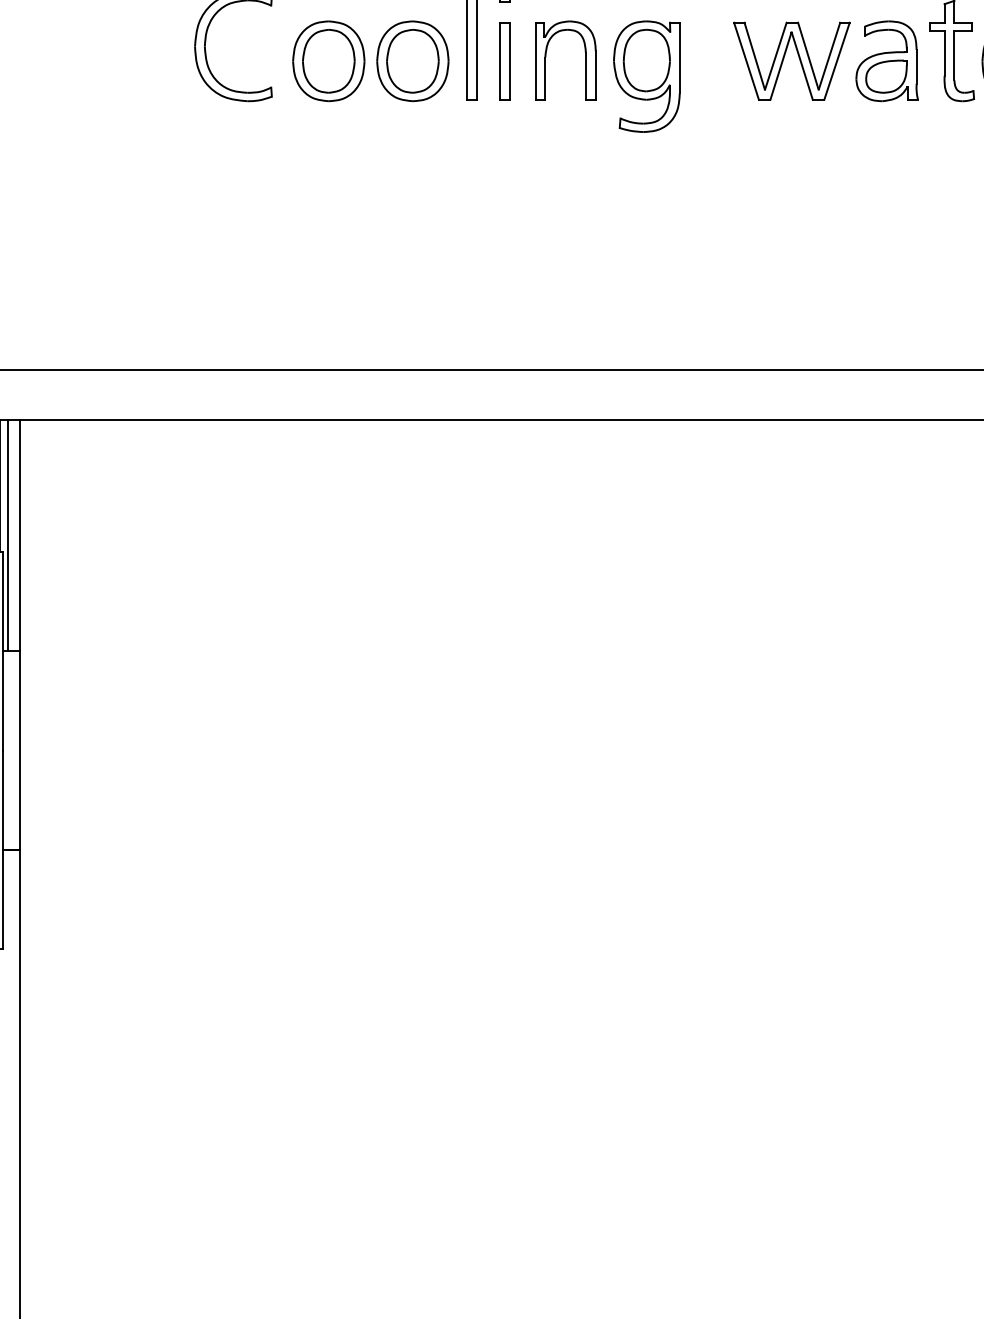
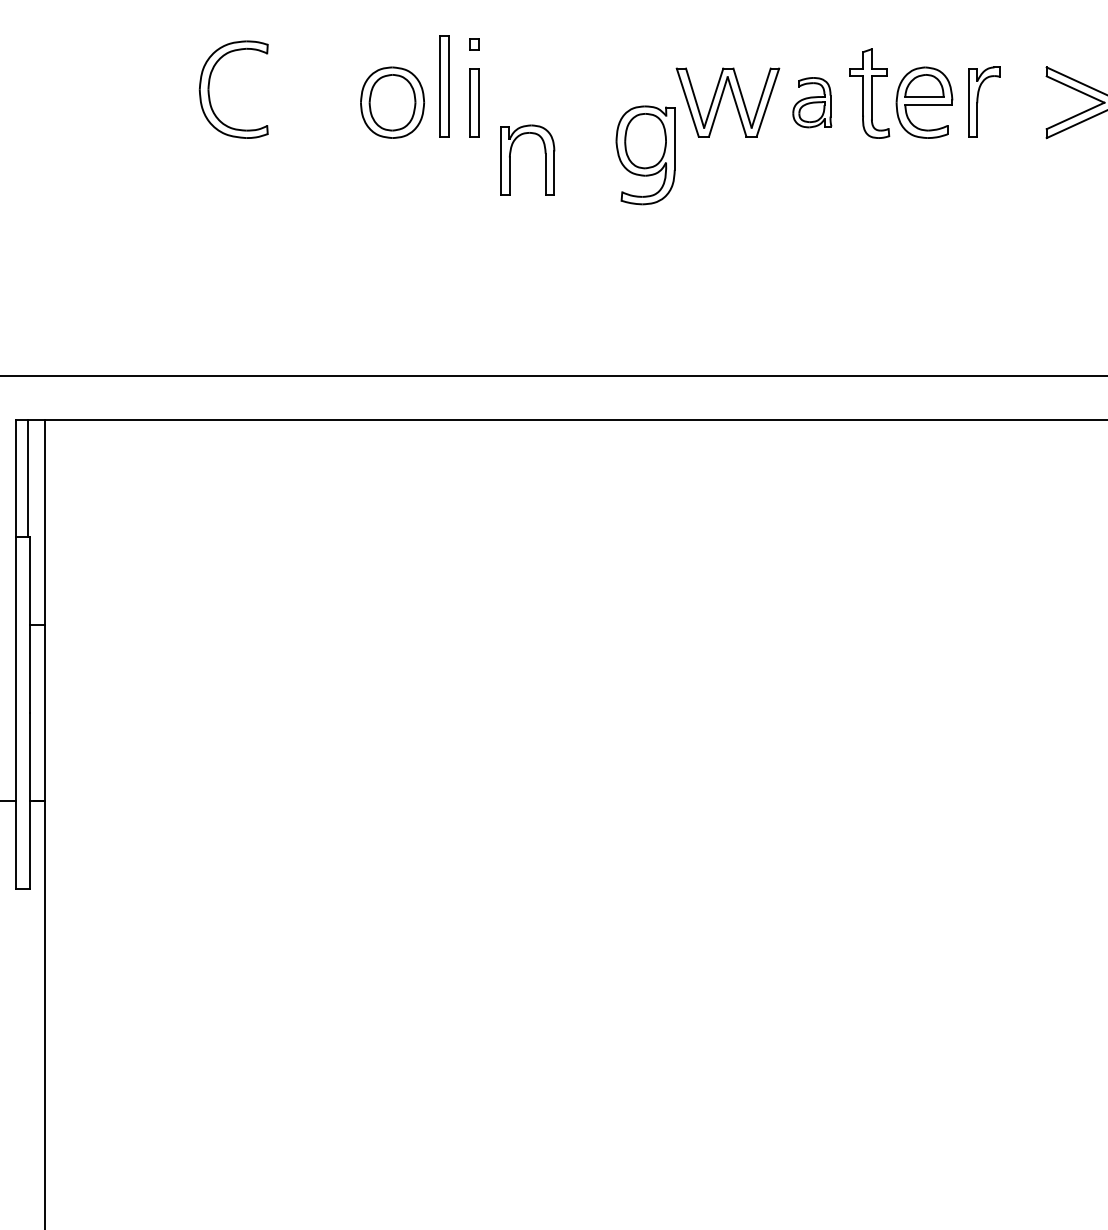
part: (546, 59) -> (510, 159), moved
part: (328, 61) -> (317, 102), removed
part: (887, 61) -> (812, 102), size x0.7
part: (646, 76) -> (645, 155), moved
line: (8, 534) -> (34, 521), removed

